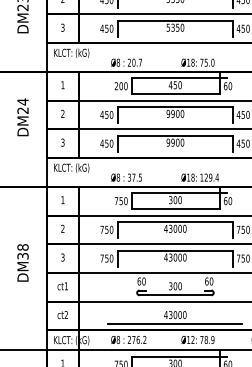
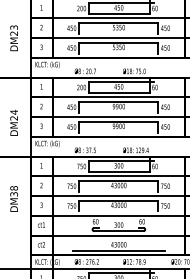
text: (22, 116) -> (13, 122), moved
text: (22, 262) -> (13, 198), moved

